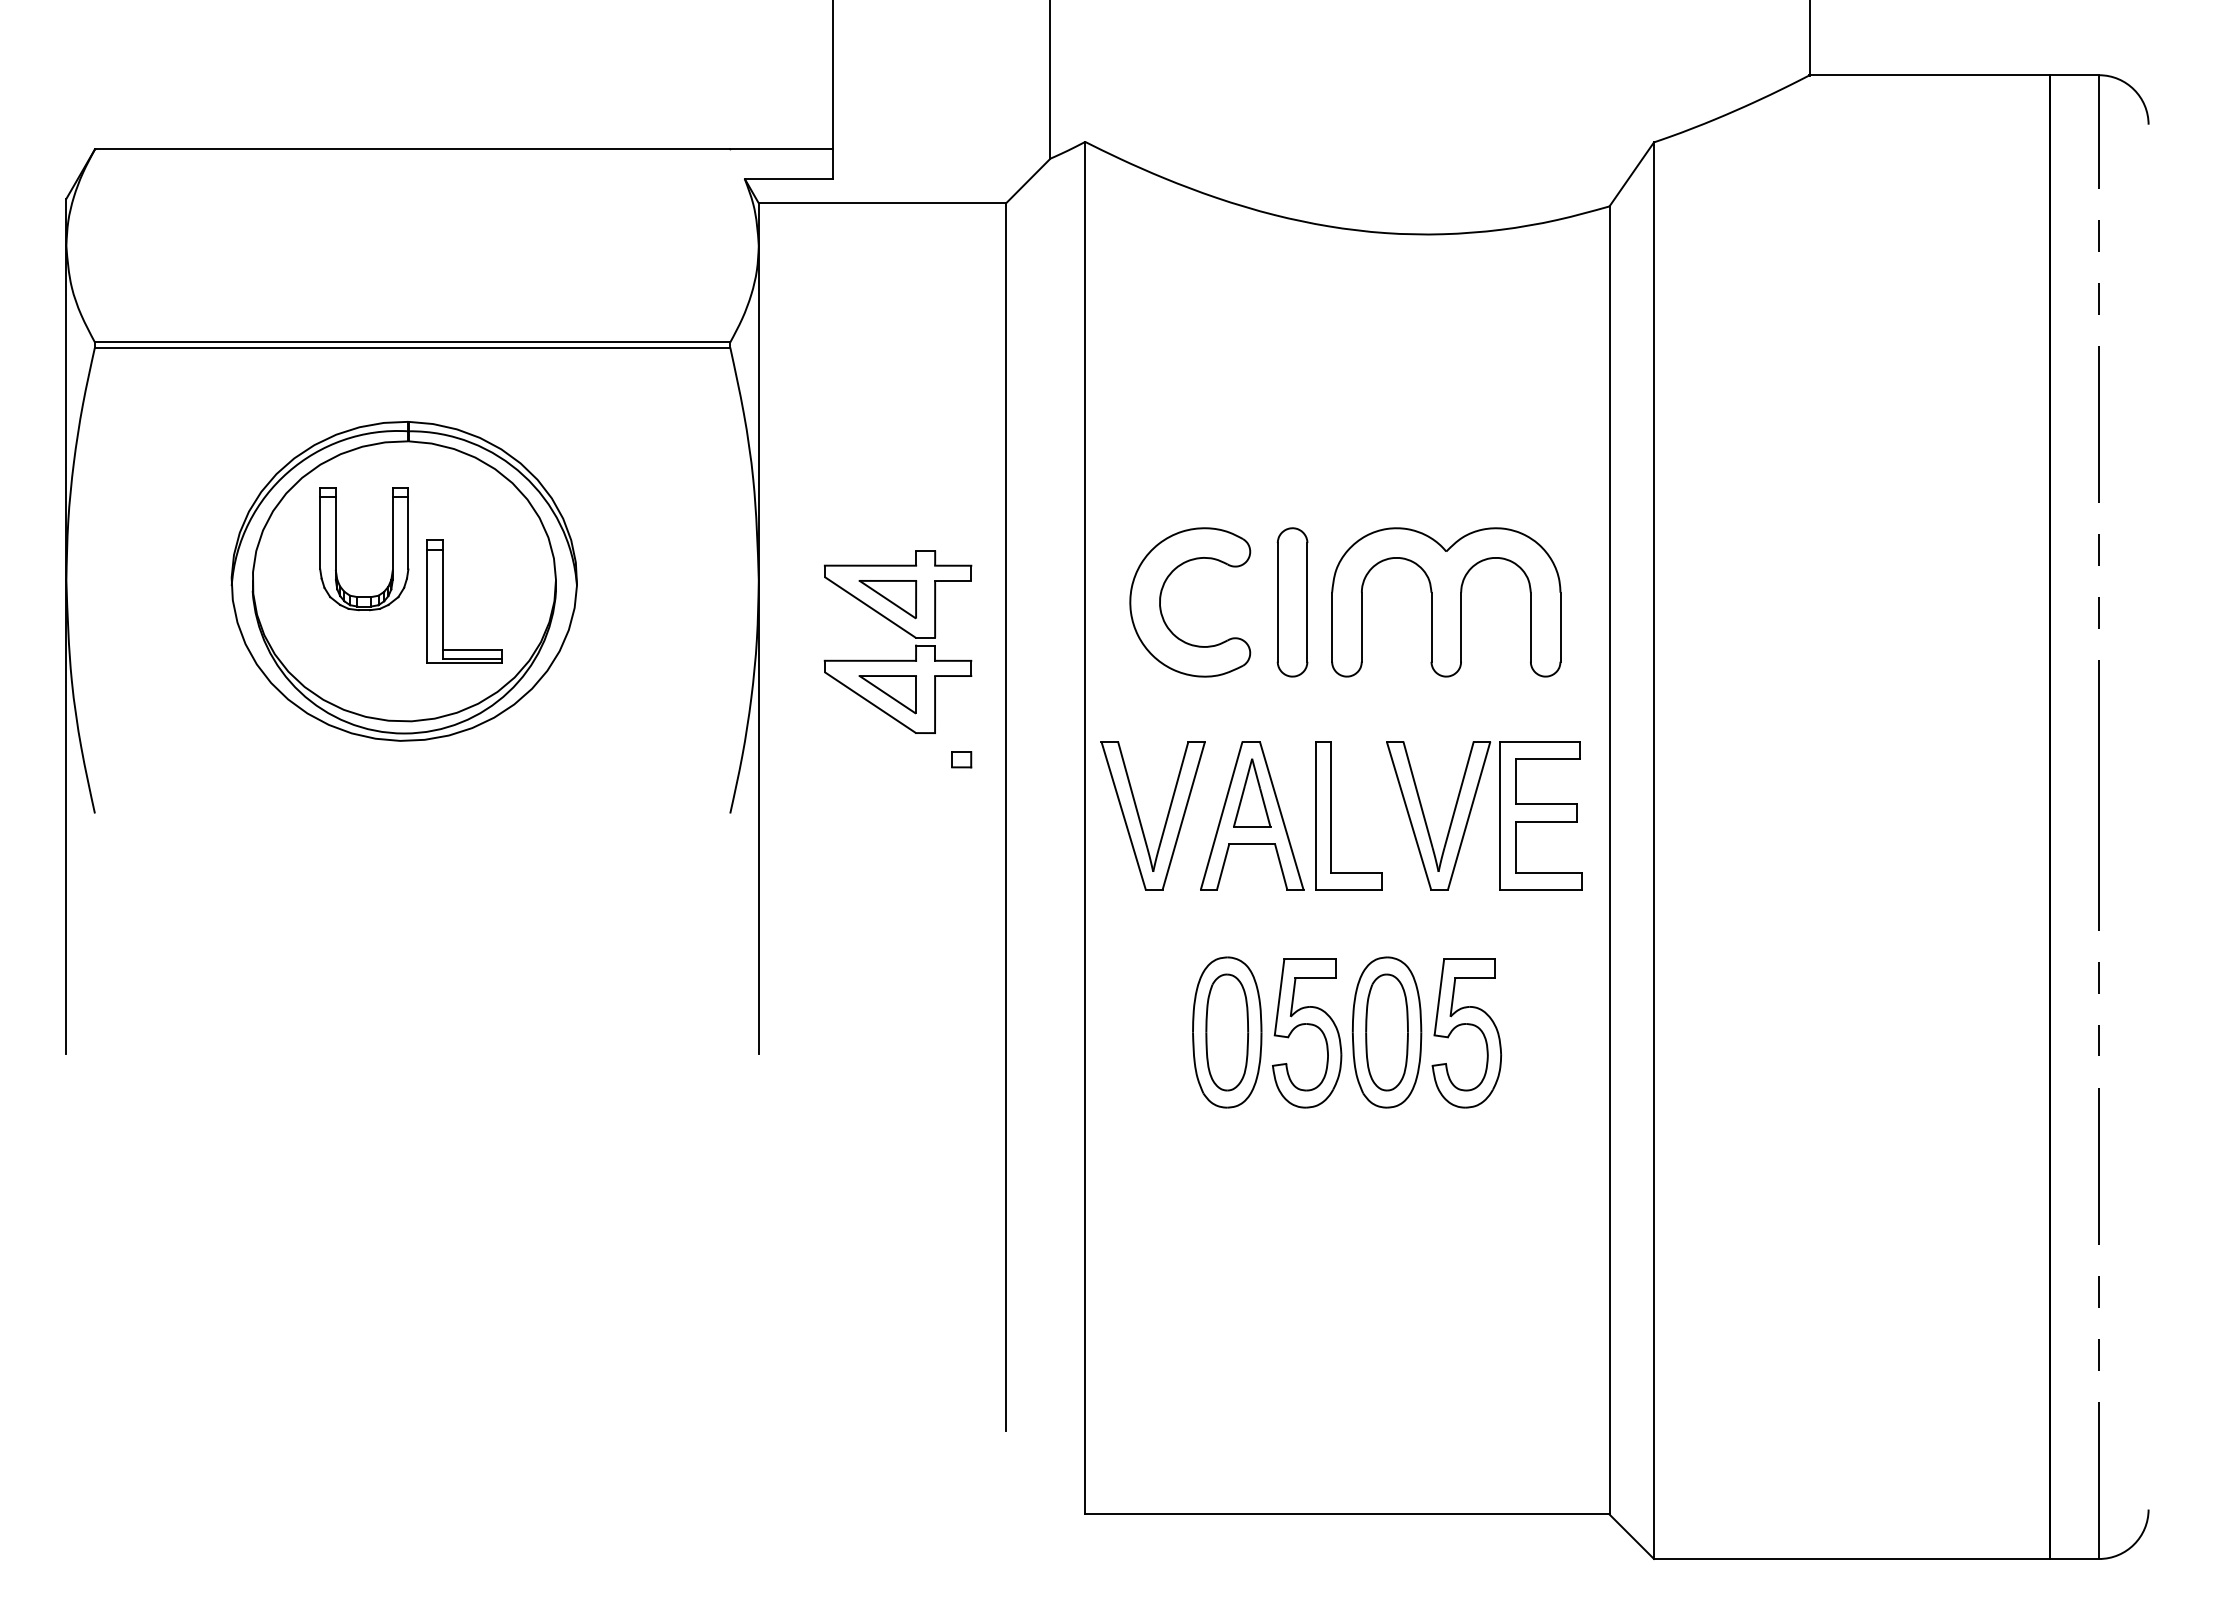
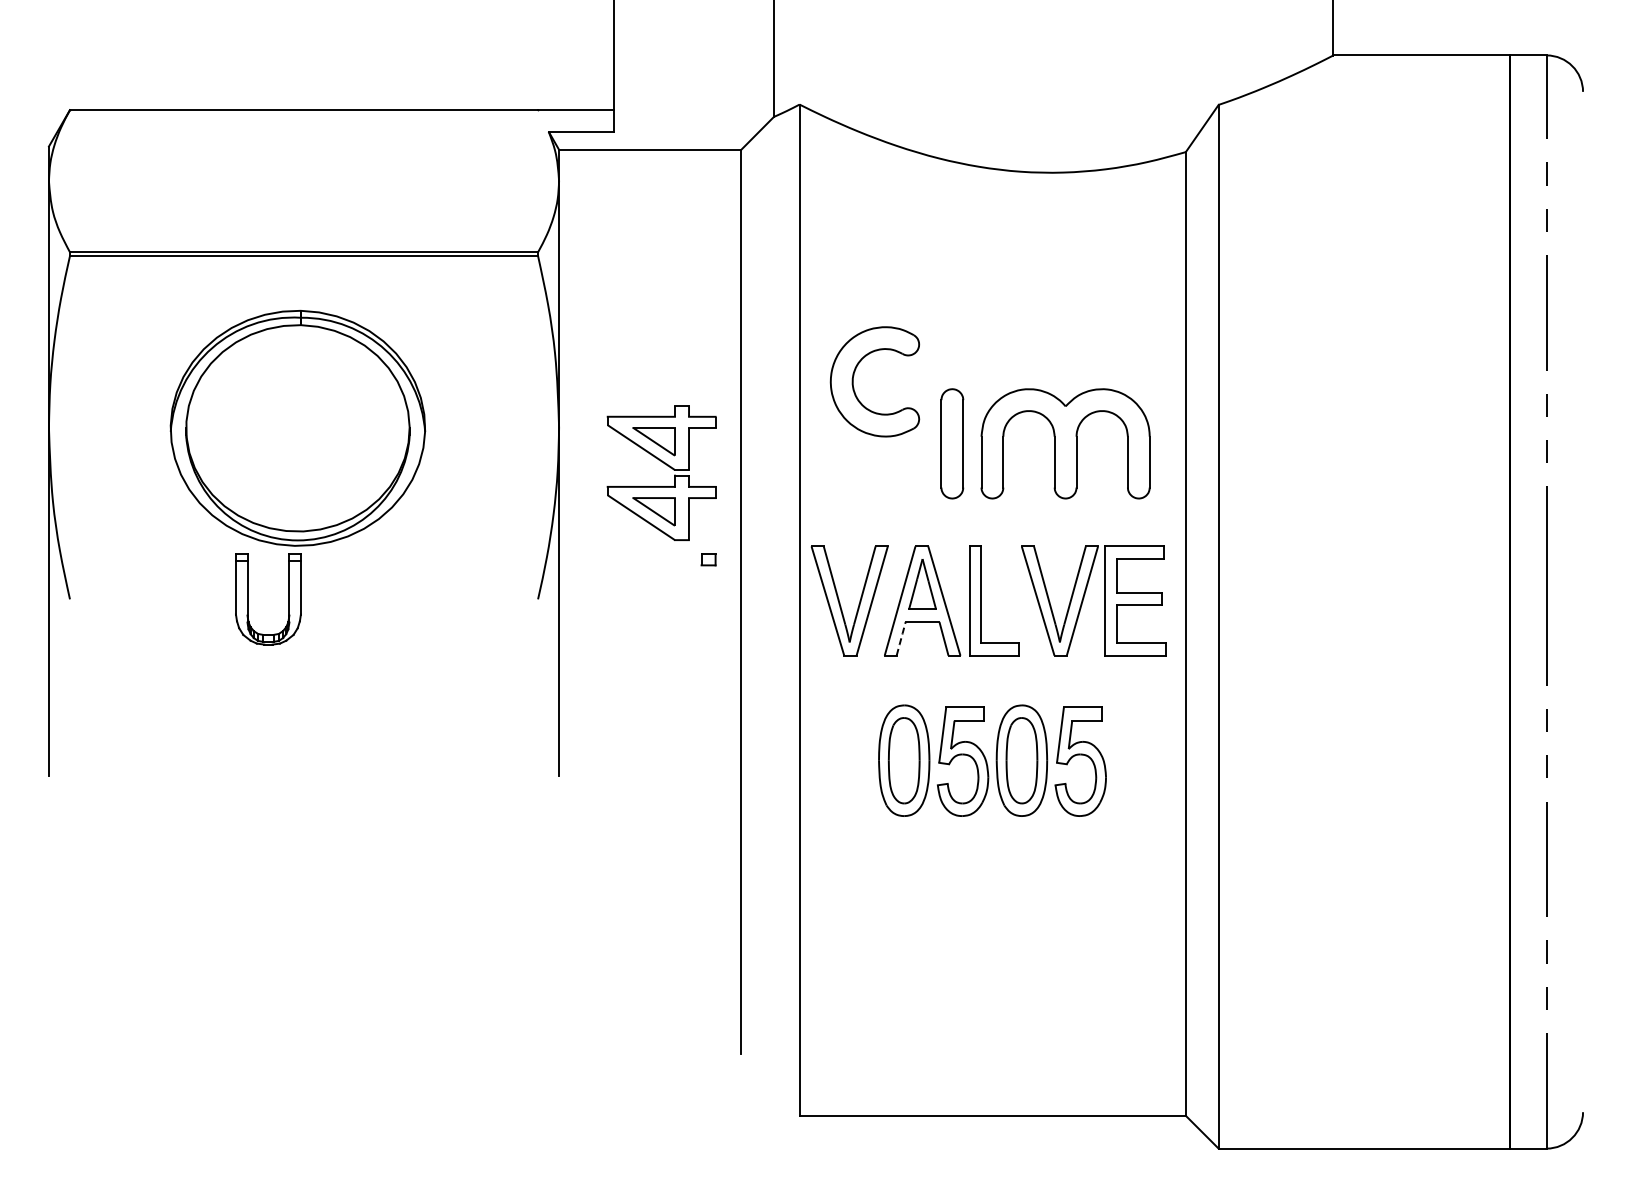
part: (337, 549) -> (248, 599), moved
part: (1162, 593) -> (854, 375), moved
part: (443, 600) -> (326, 442), removed
line: (1223, 866) -> (901, 638), solid -> dashed

